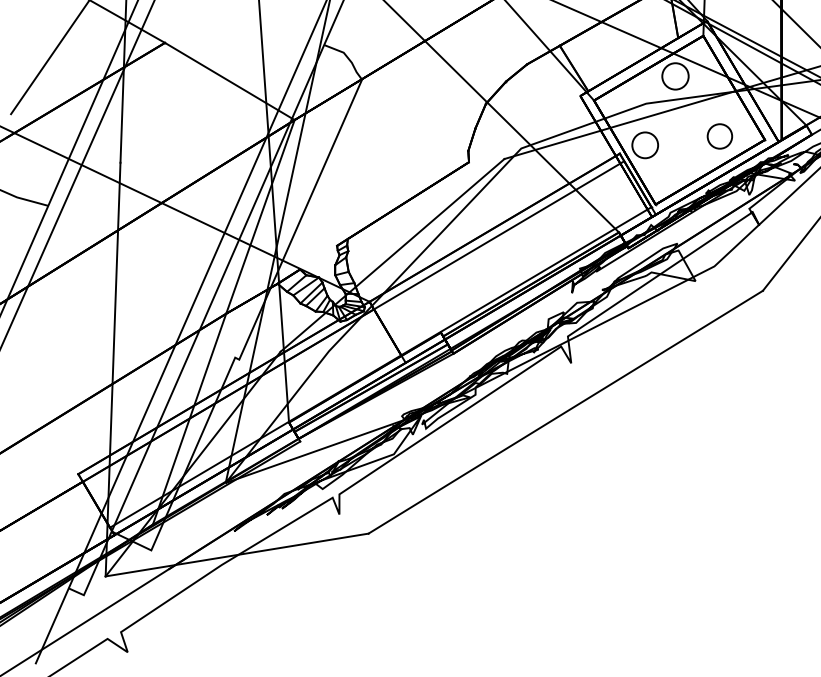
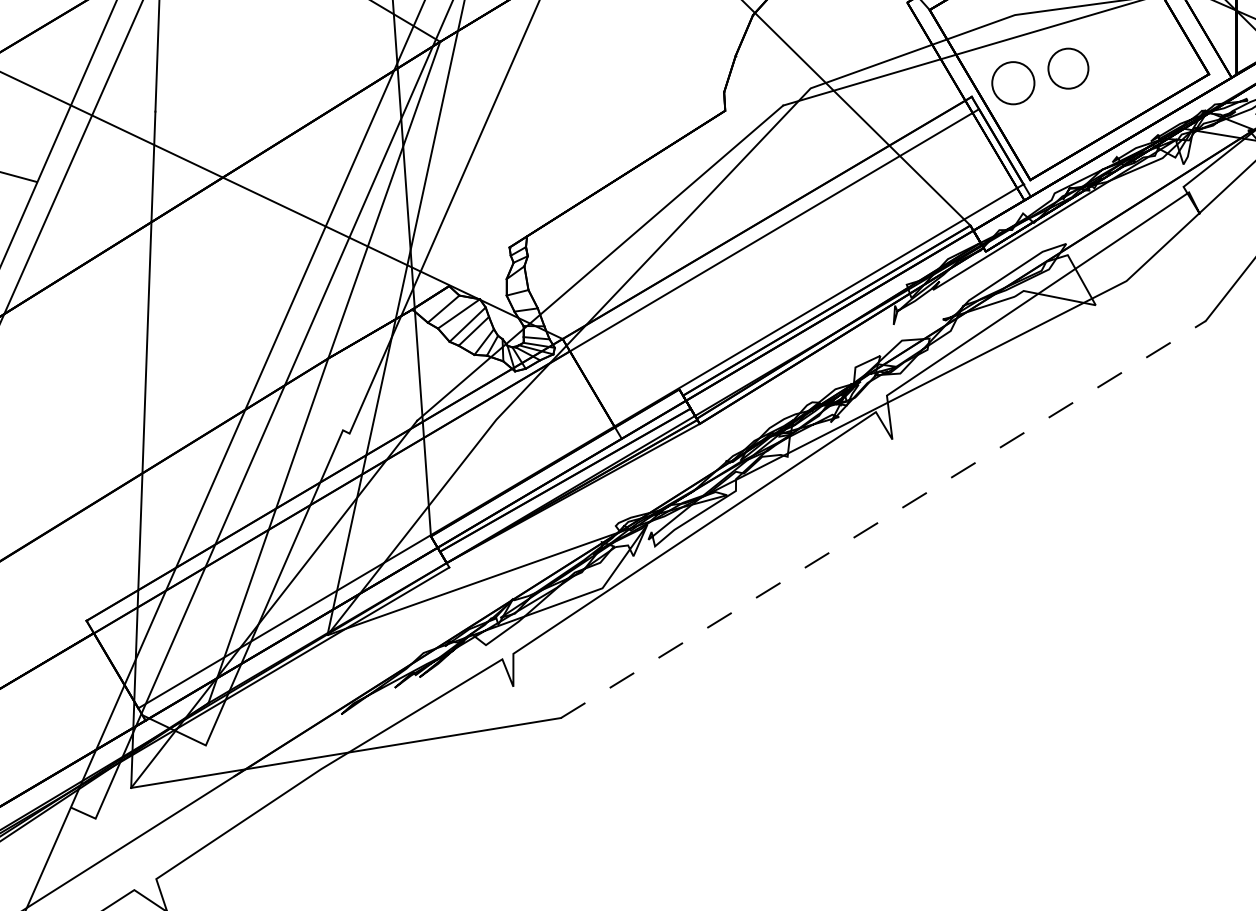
circle: (719, 136) -> (1067, 68), moved
line: (565, 412) -> (882, 519), solid -> dashed

